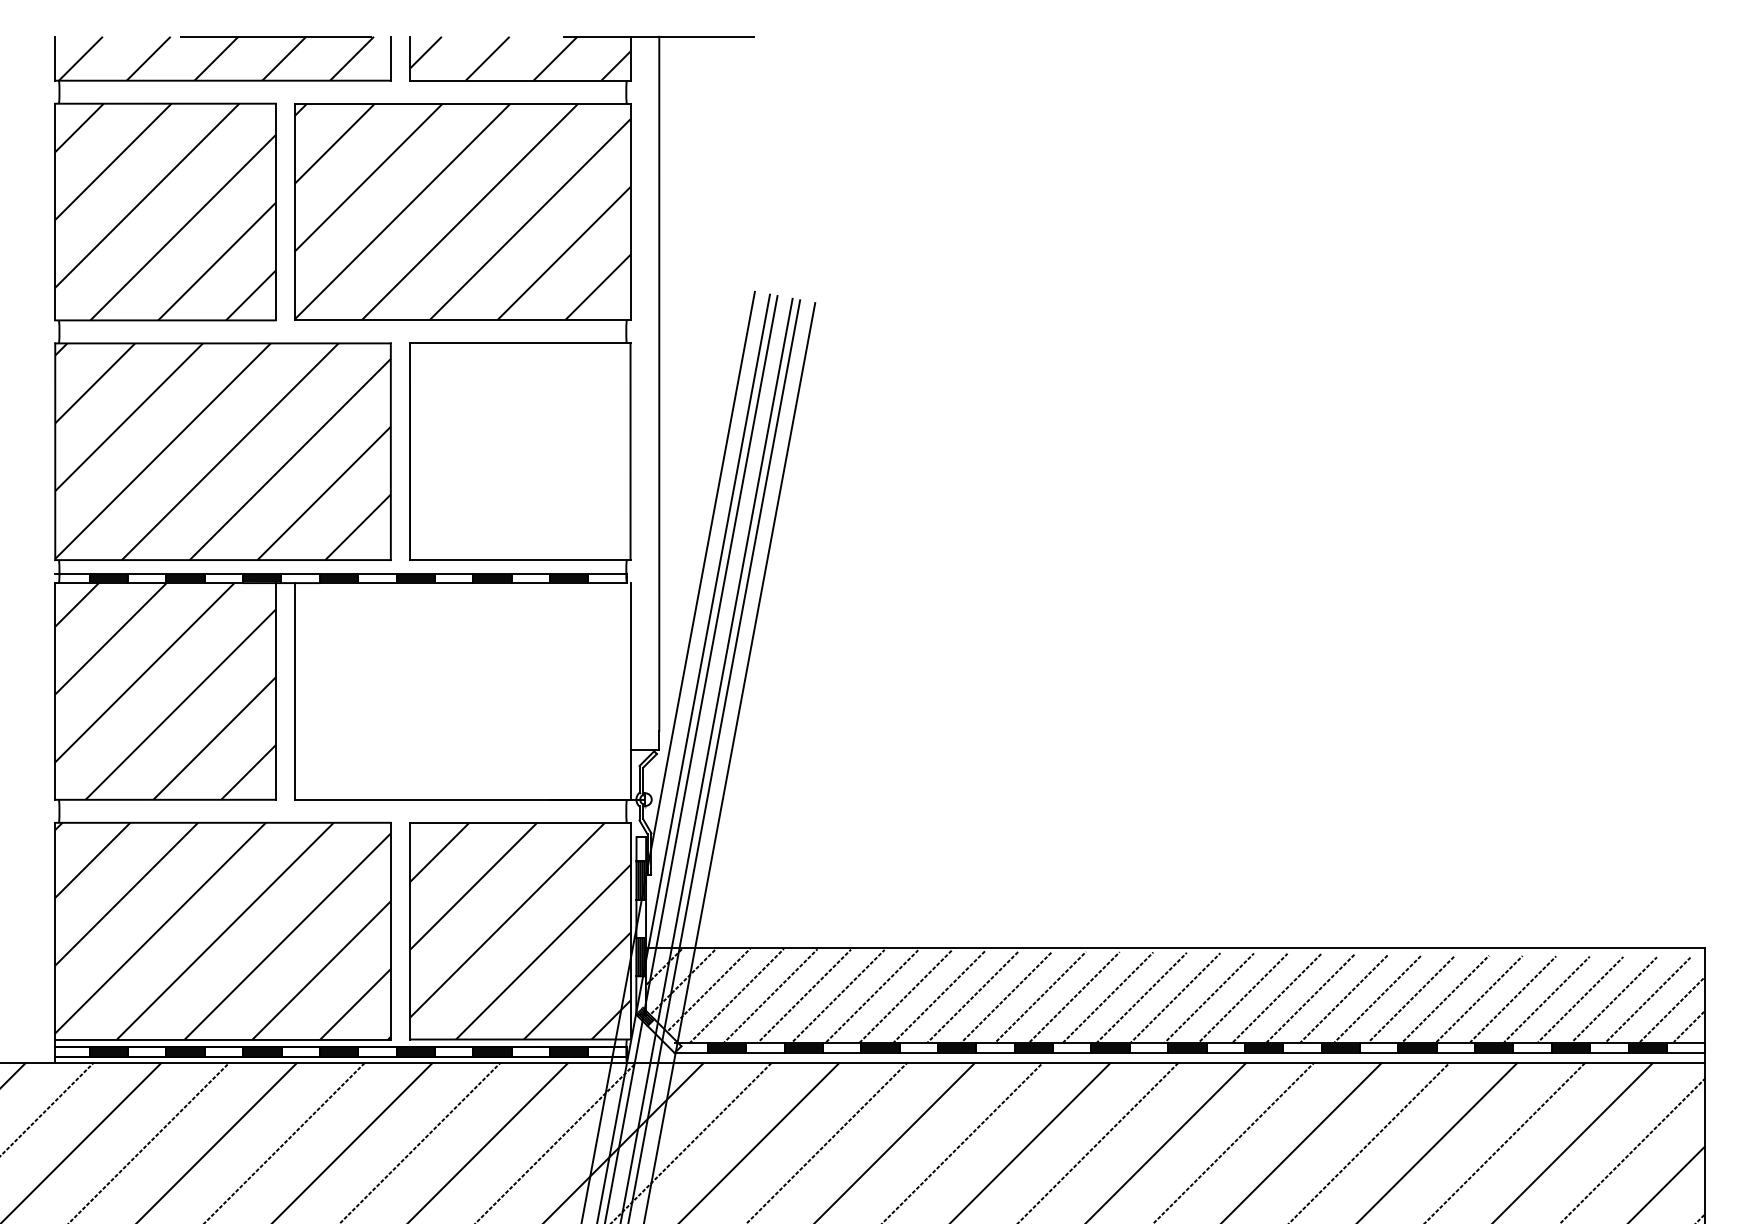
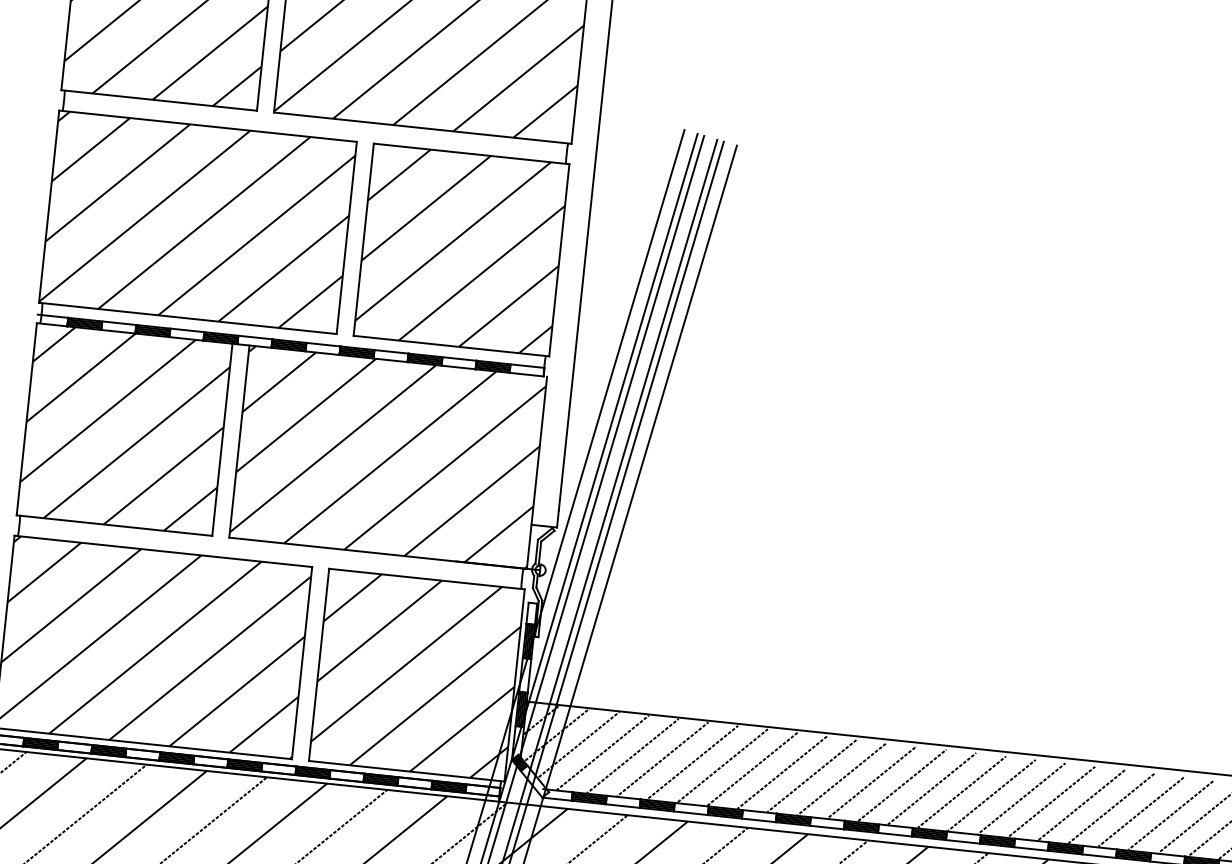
hatch: (520, 451) -> (461, 249), added
hatch: (462, 691) -> (387, 457), added

